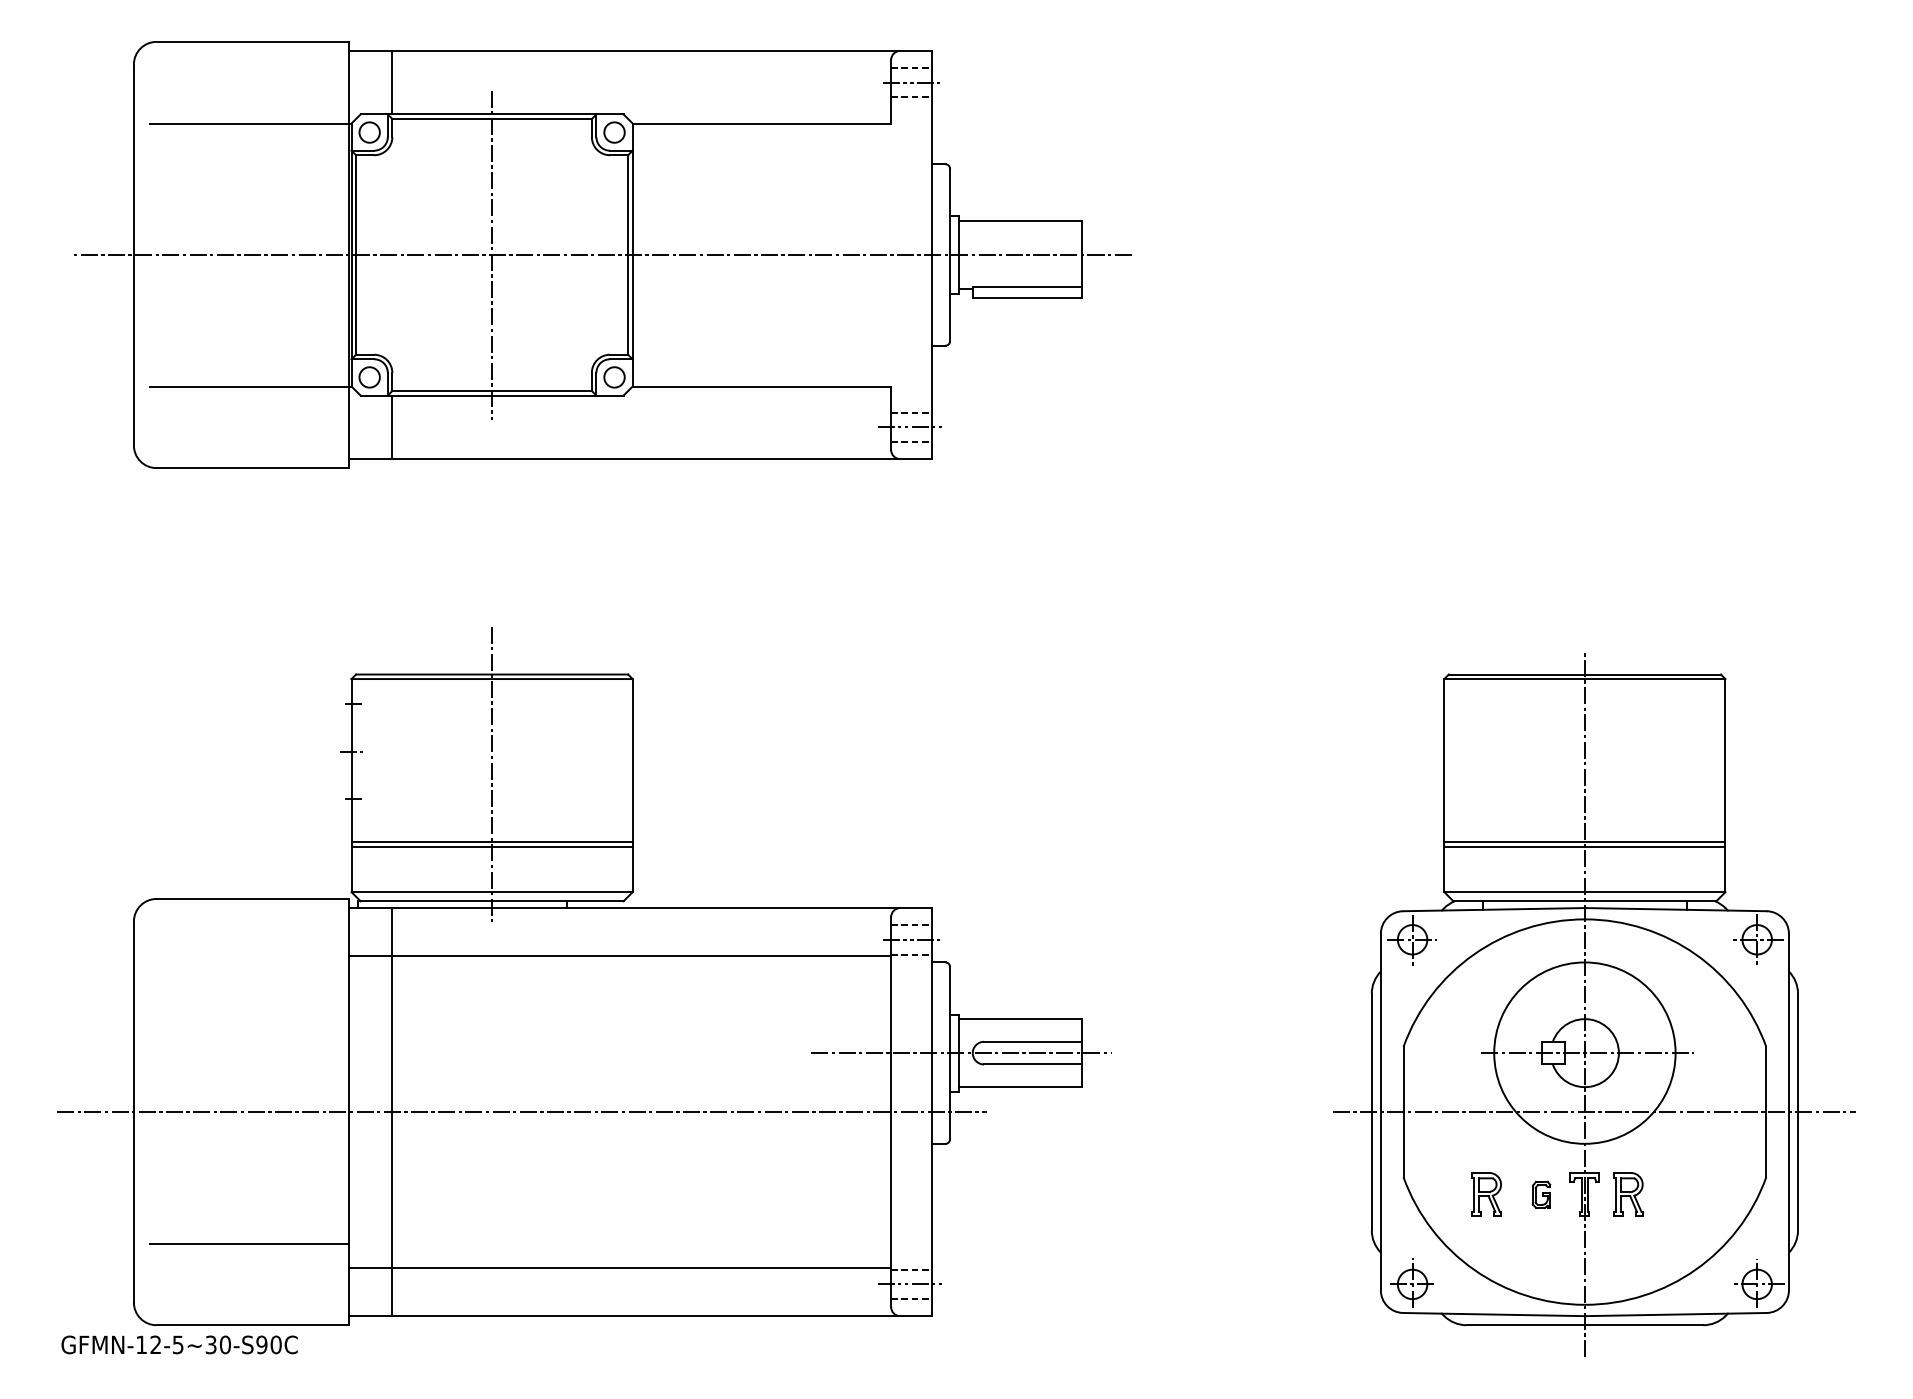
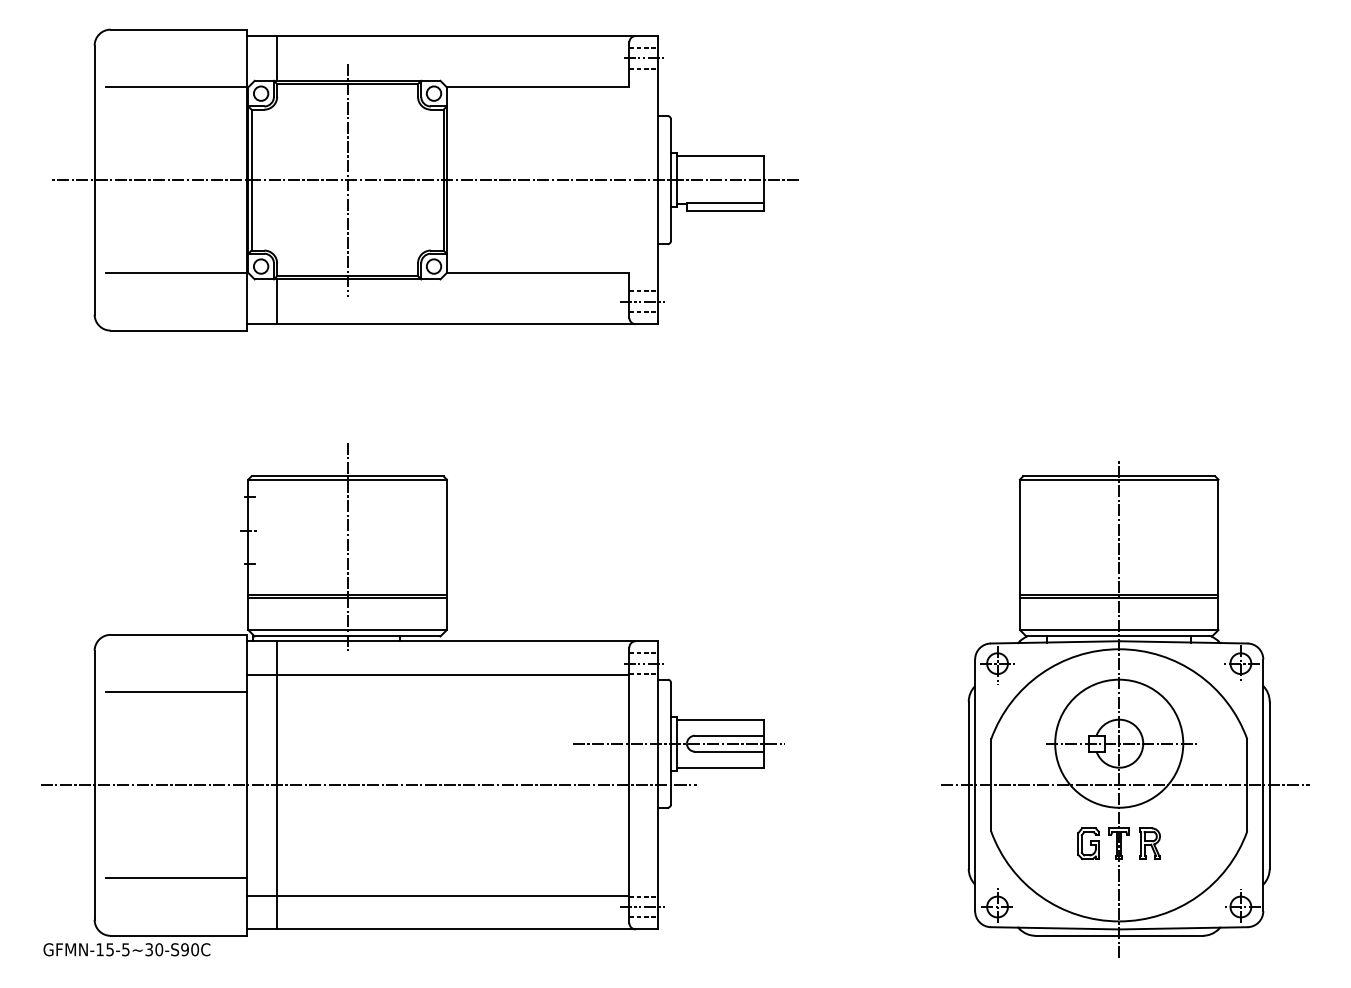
line: (248, 980) -> (175, 692), added
part: (1486, 1194) -> (1049, 843), removed
part: (1541, 1194) -> (1088, 843), size x1.67
text: (154, 1344) -> (109, 949), GFMN-12-5~30-S90C -> GFMN-15-5~30-S90C

